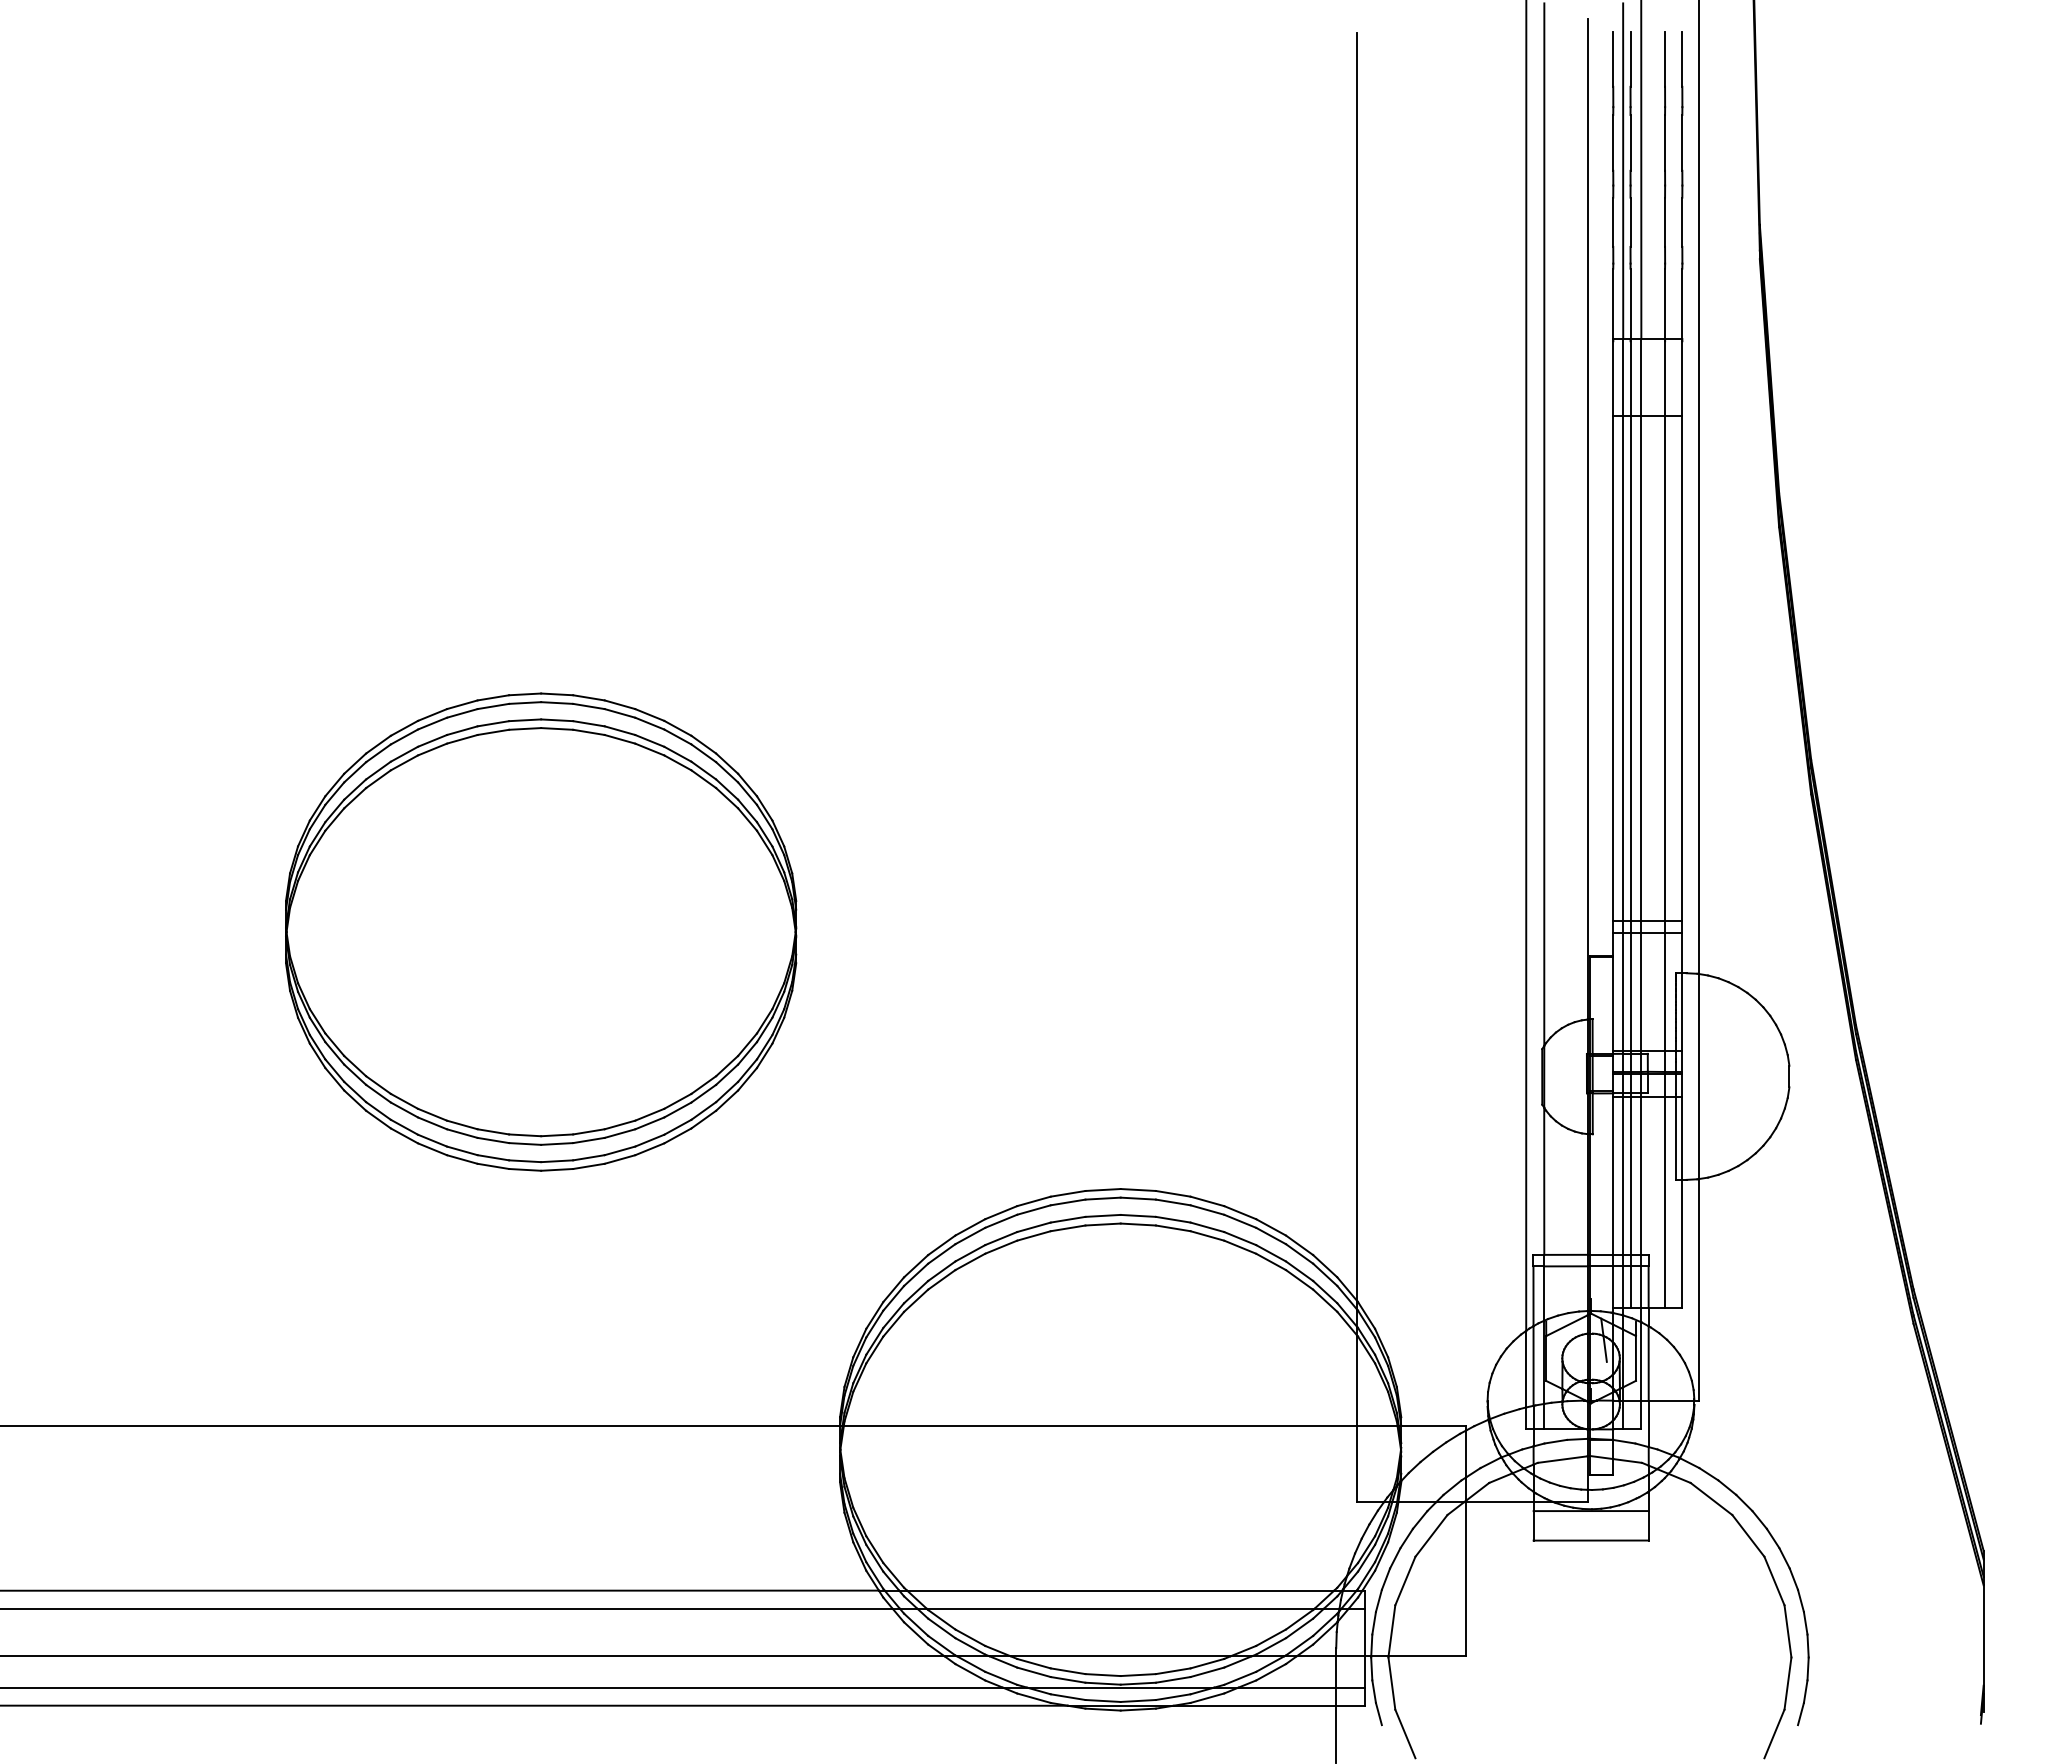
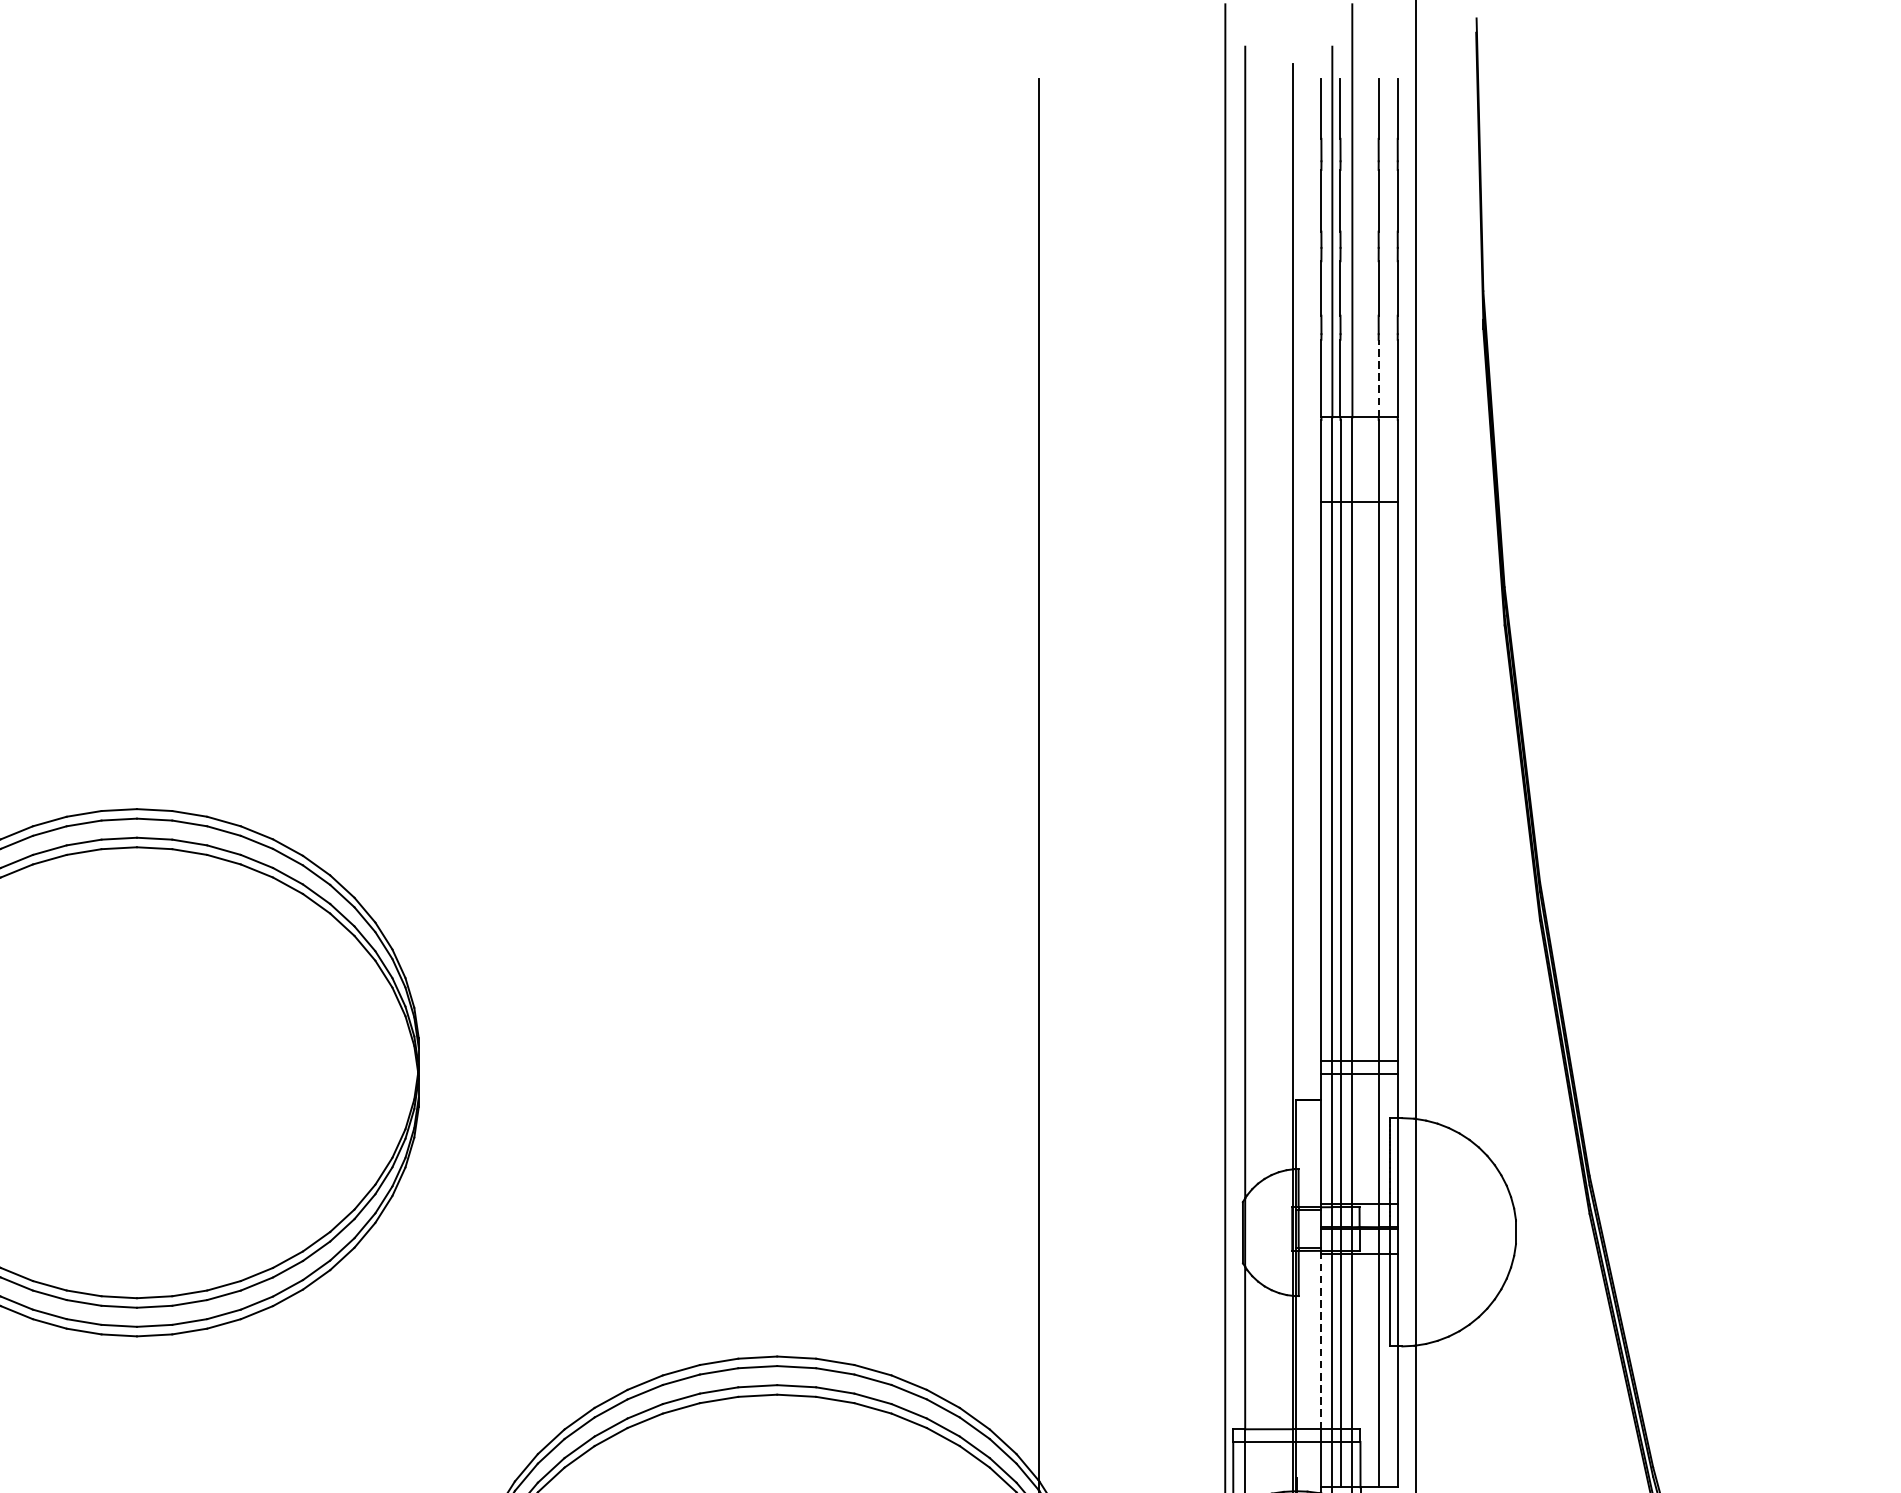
line: (1665, 303) -> (1379, 378), solid -> dashed
line: (1613, 1175) -> (1321, 1341), solid -> dashed

